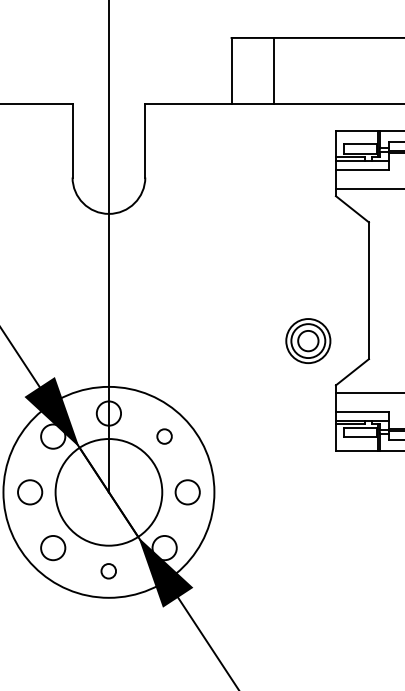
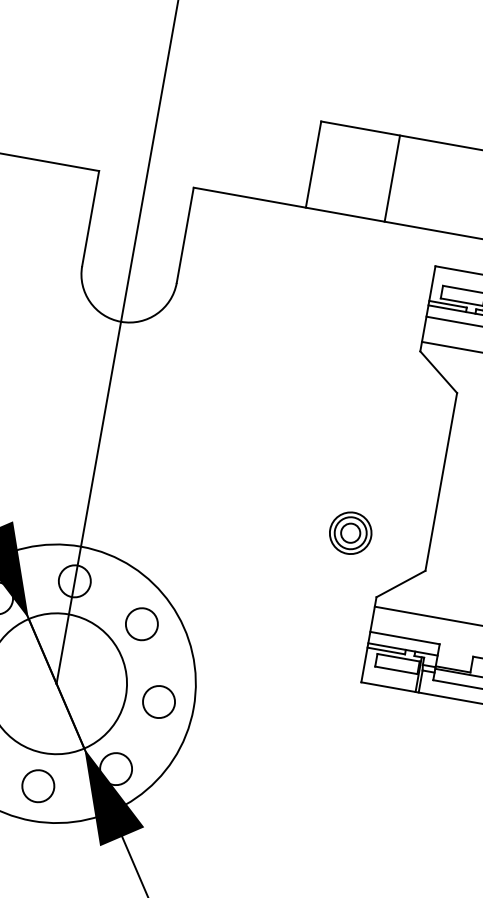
line: (274, 70) -> (392, 177), moved
part: (307, 340) -> (349, 532), size x0.71
circle: (164, 436) -> (141, 624), size x1.67
circle: (108, 571) -> (37, 786), size x1.67

